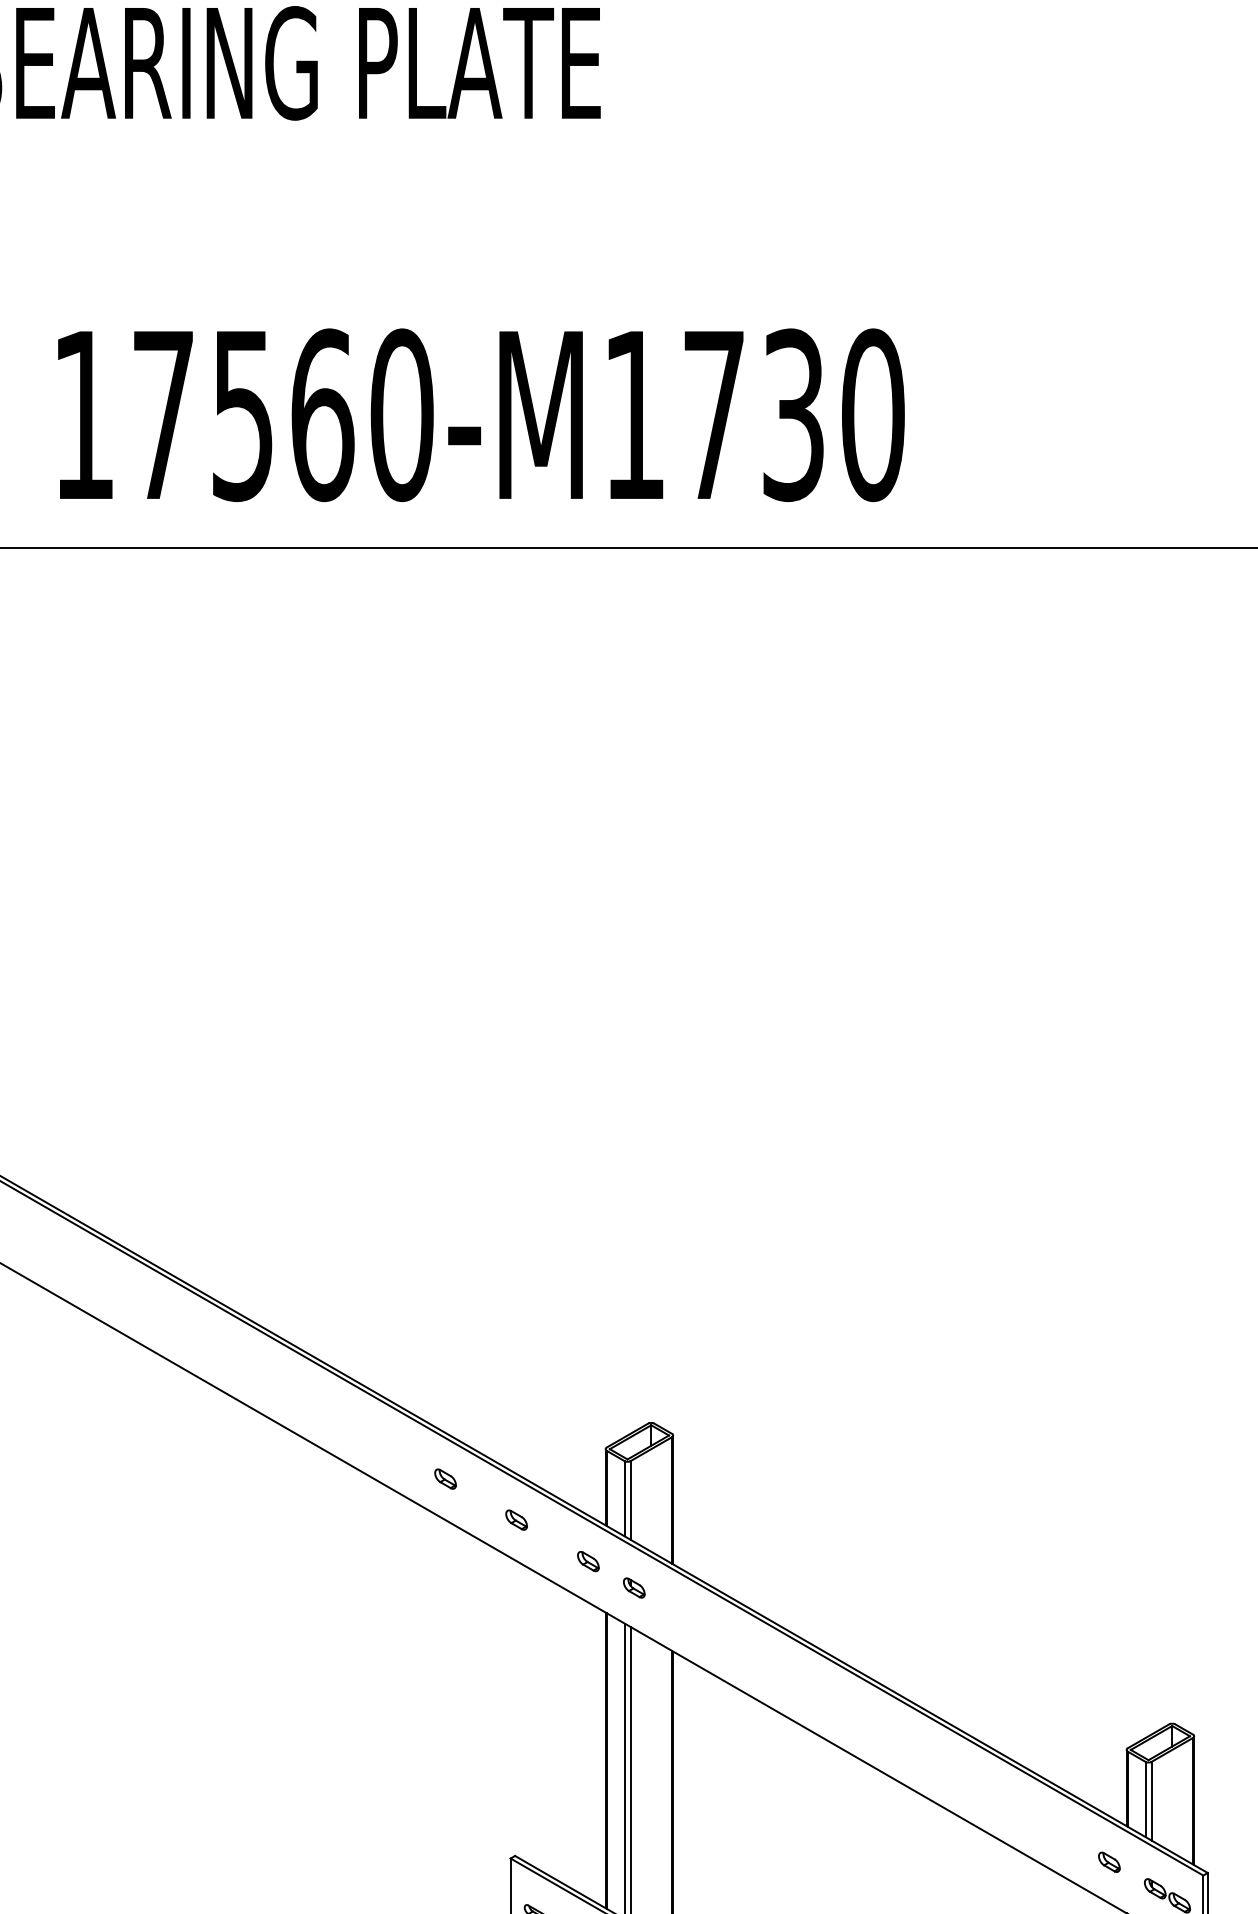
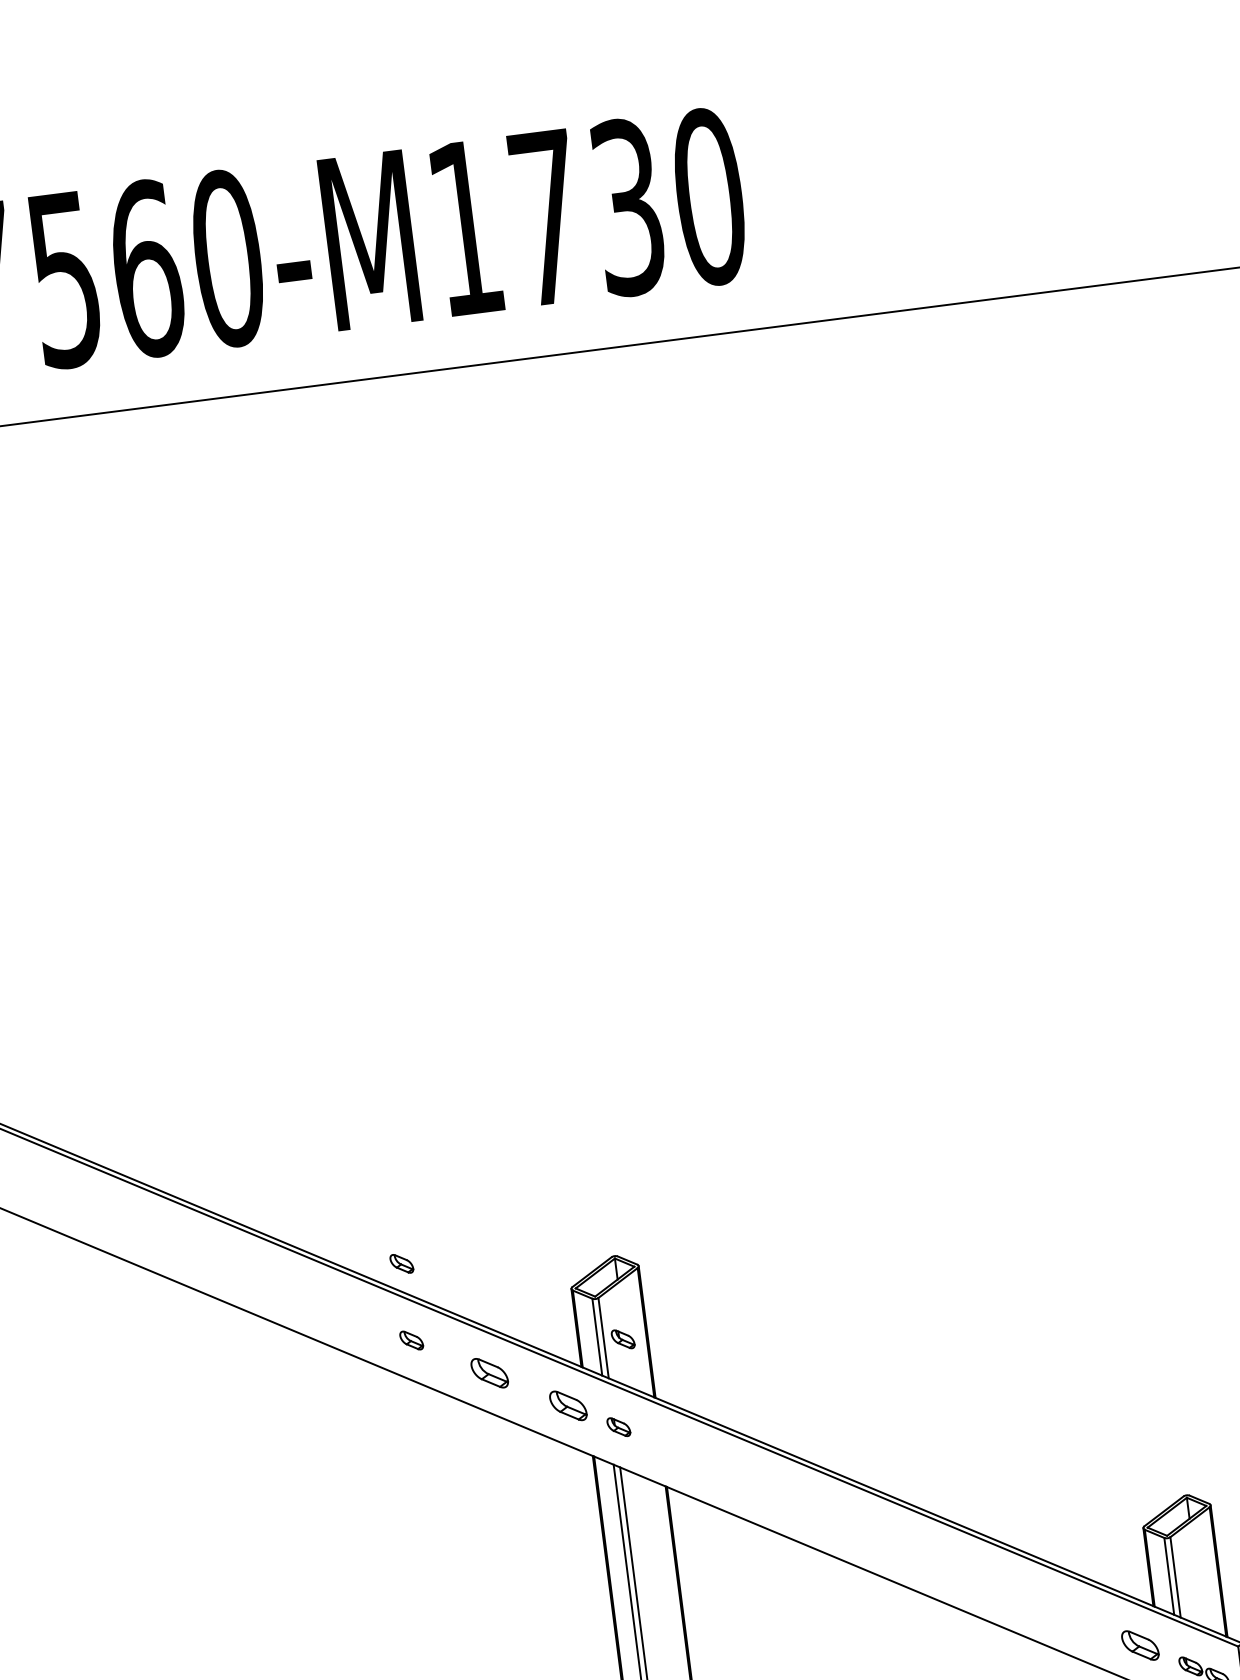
part: (445, 1403) -> (401, 1263), added
part: (649, 1503) -> (623, 1338), added
part: (516, 1519) -> (489, 1372), size x1.6
part: (588, 1561) -> (568, 1406), size x1.6
part: (1109, 1861) -> (1140, 1644), size x1.6

